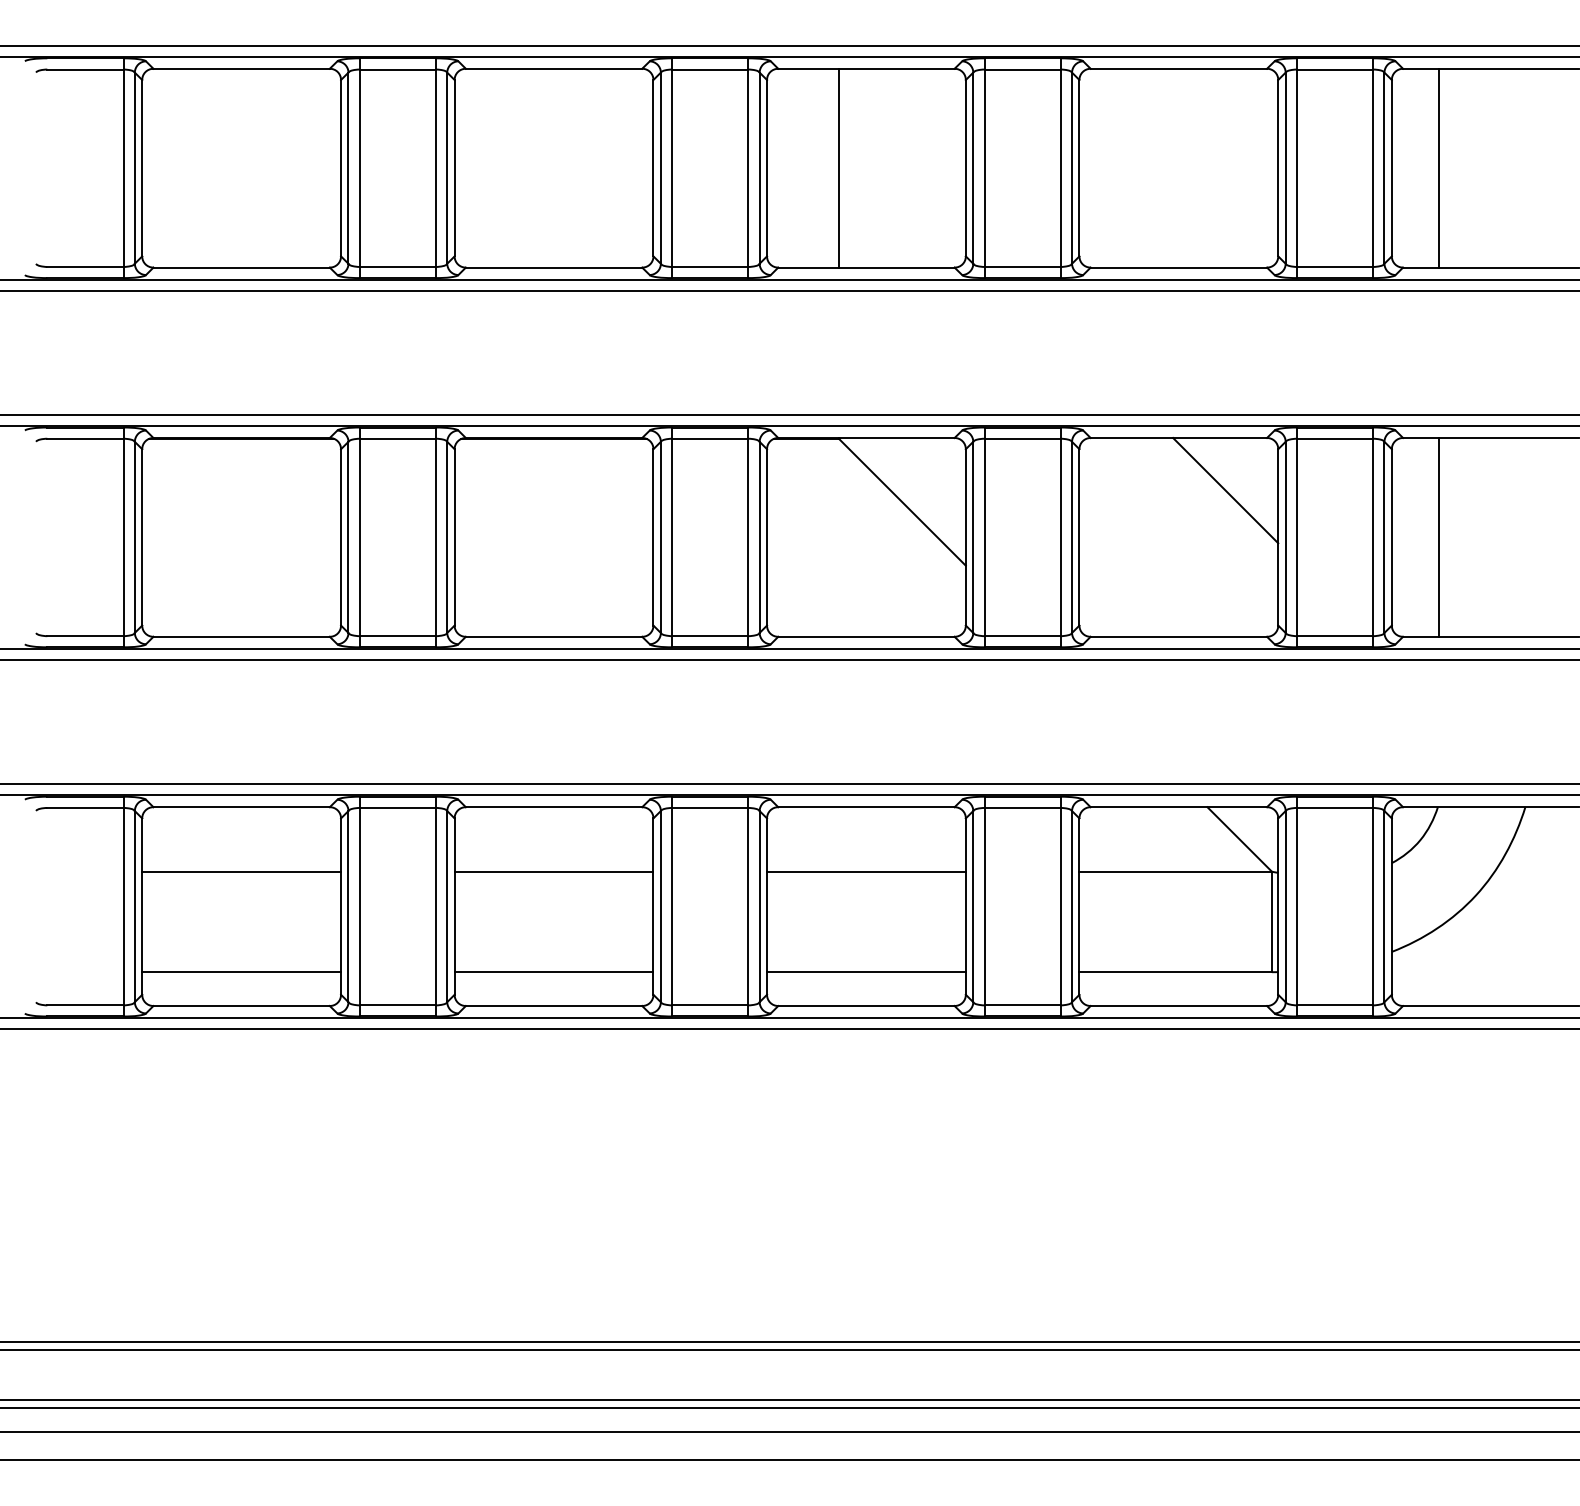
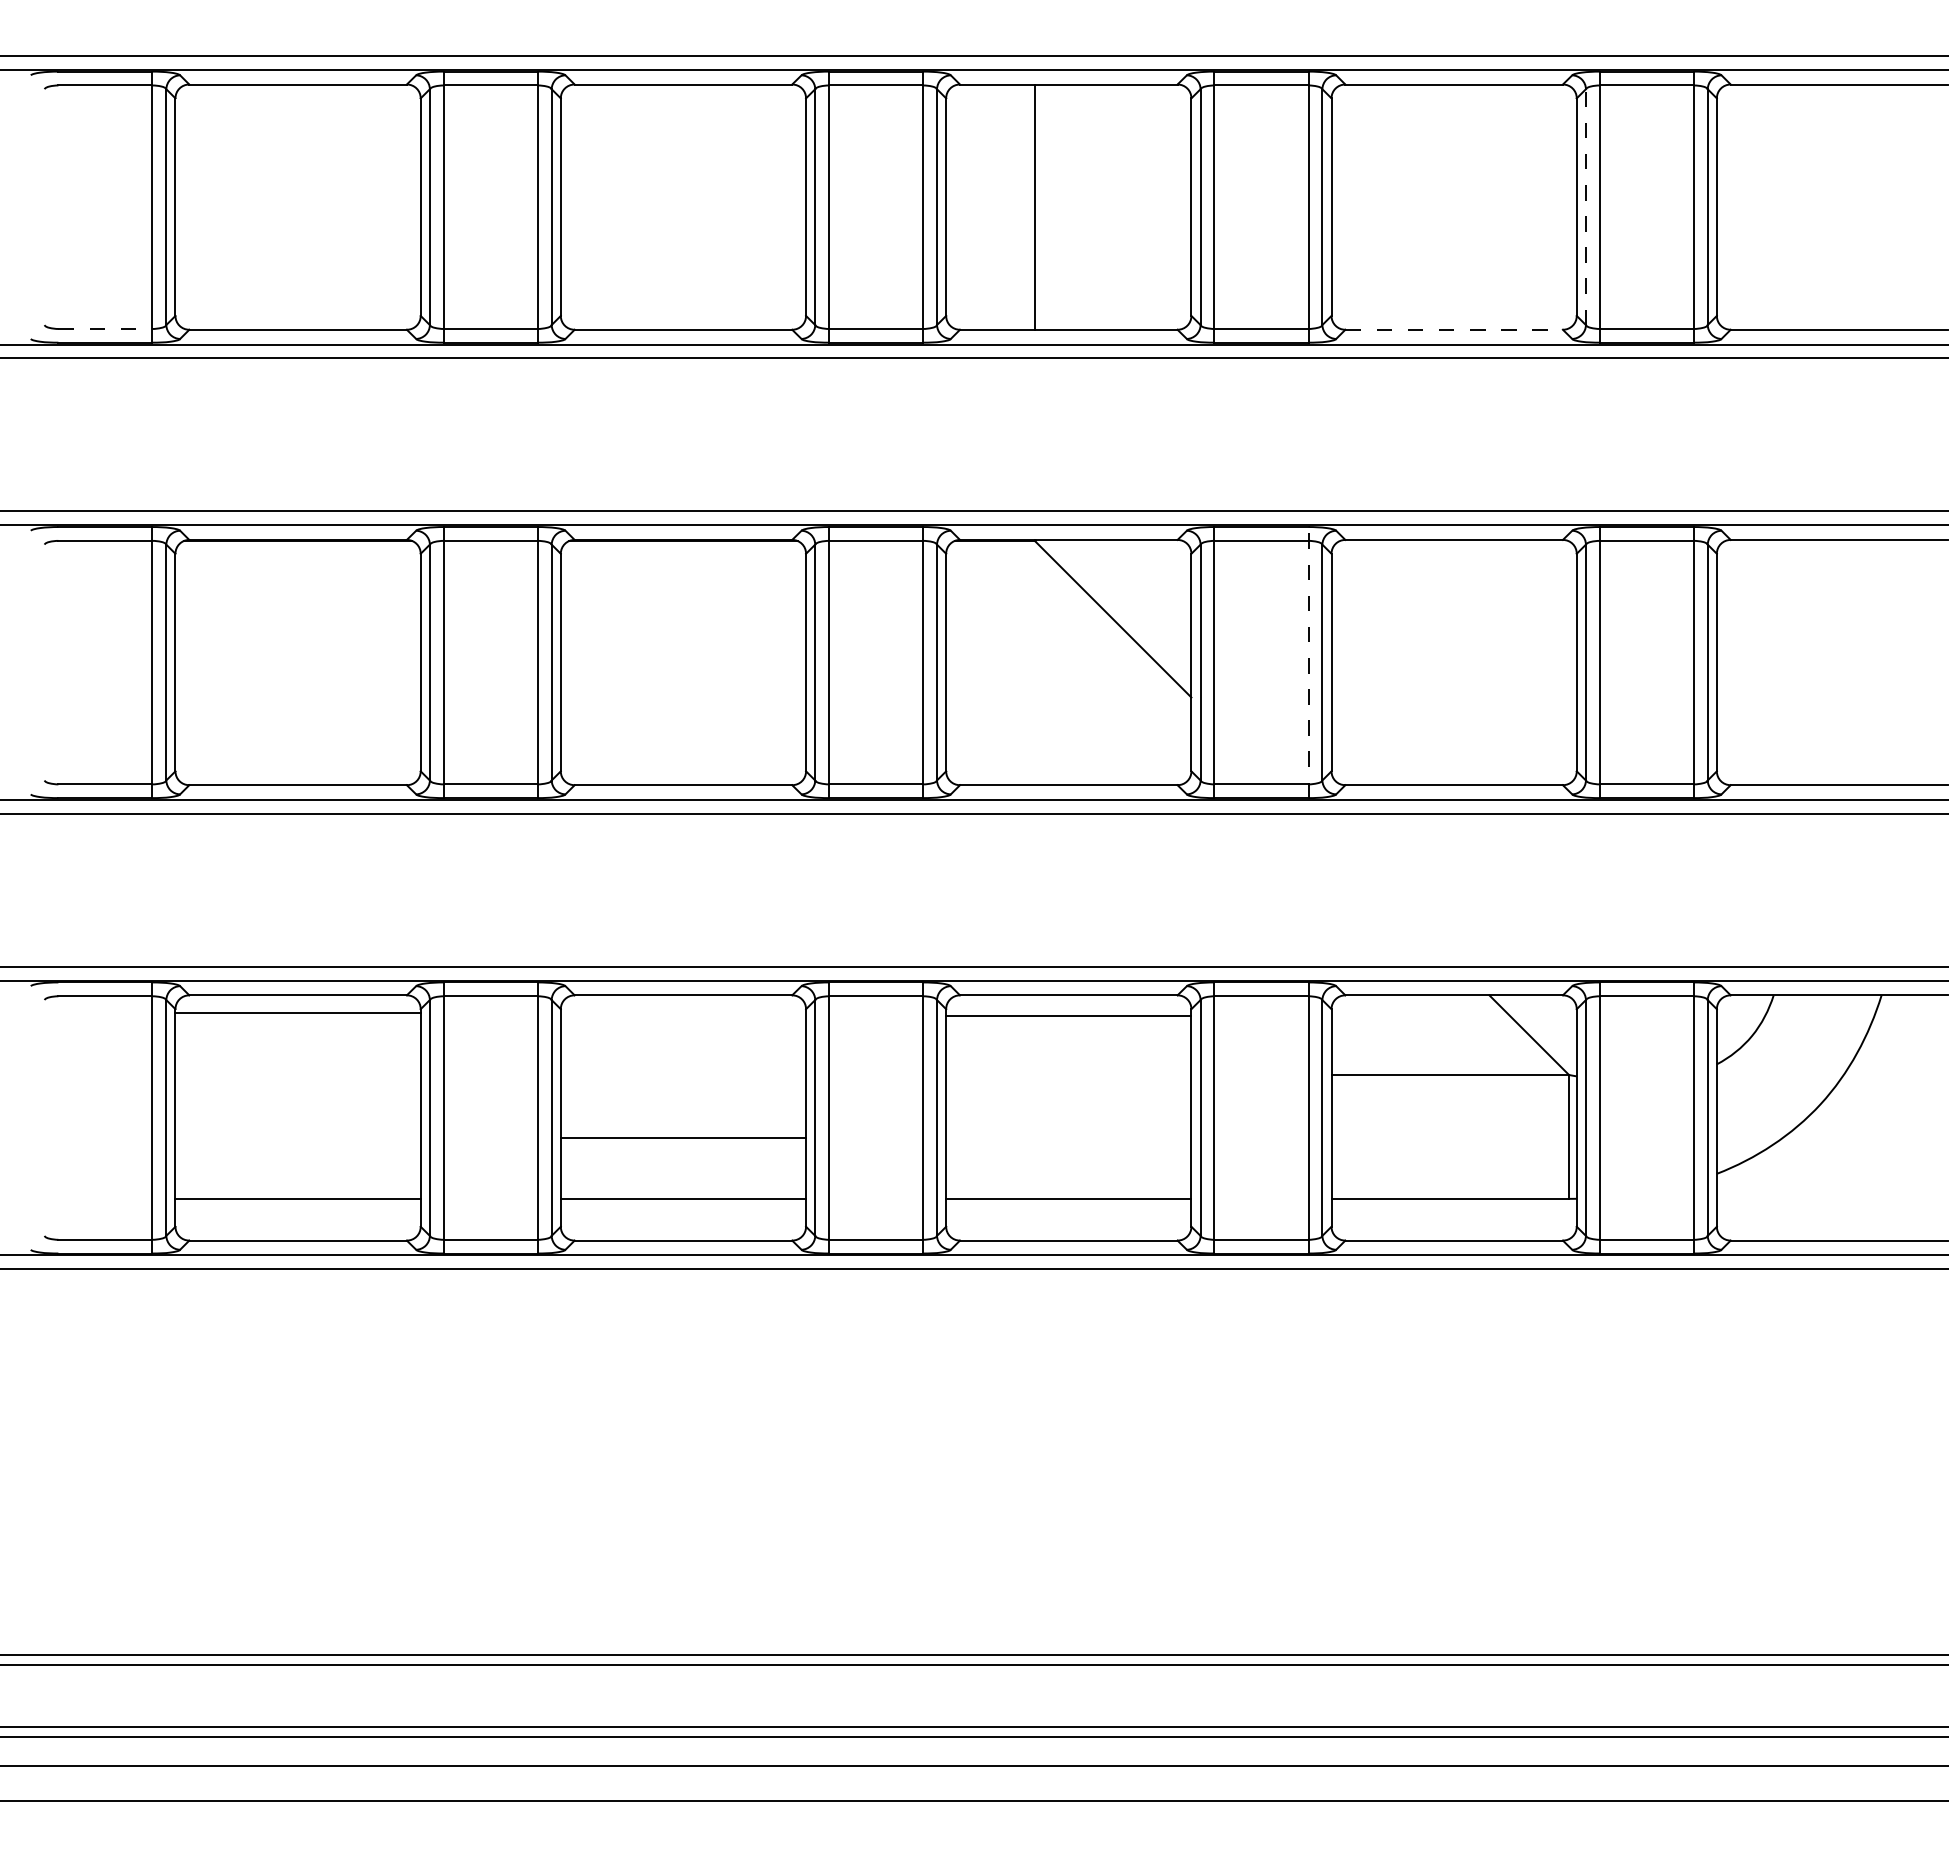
line: (1439, 167) -> (1775, 206), removed
line: (1285, 168) -> (1585, 207), solid -> dashed
line: (85, 266) -> (105, 328), solid -> dashed
line: (1179, 267) -> (1454, 329), solid -> dashed
line: (1225, 490) -> (1511, 604), removed
line: (1060, 537) -> (1308, 662), solid -> dashed
line: (1439, 537) -> (1775, 662), removed
line: (241, 871) -> (297, 1012), moved
line: (554, 871) -> (683, 1137), moved
line: (866, 871) -> (1068, 1015), moved

